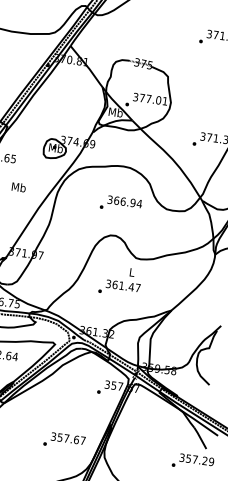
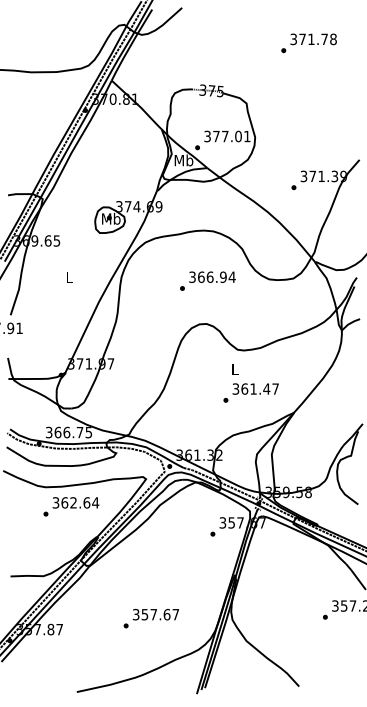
text: (19, 187) -> (69, 277), Mb -> L
text: (119, 288) -> (250, 392), moved
text: (64, 441) -> (151, 618), moved

